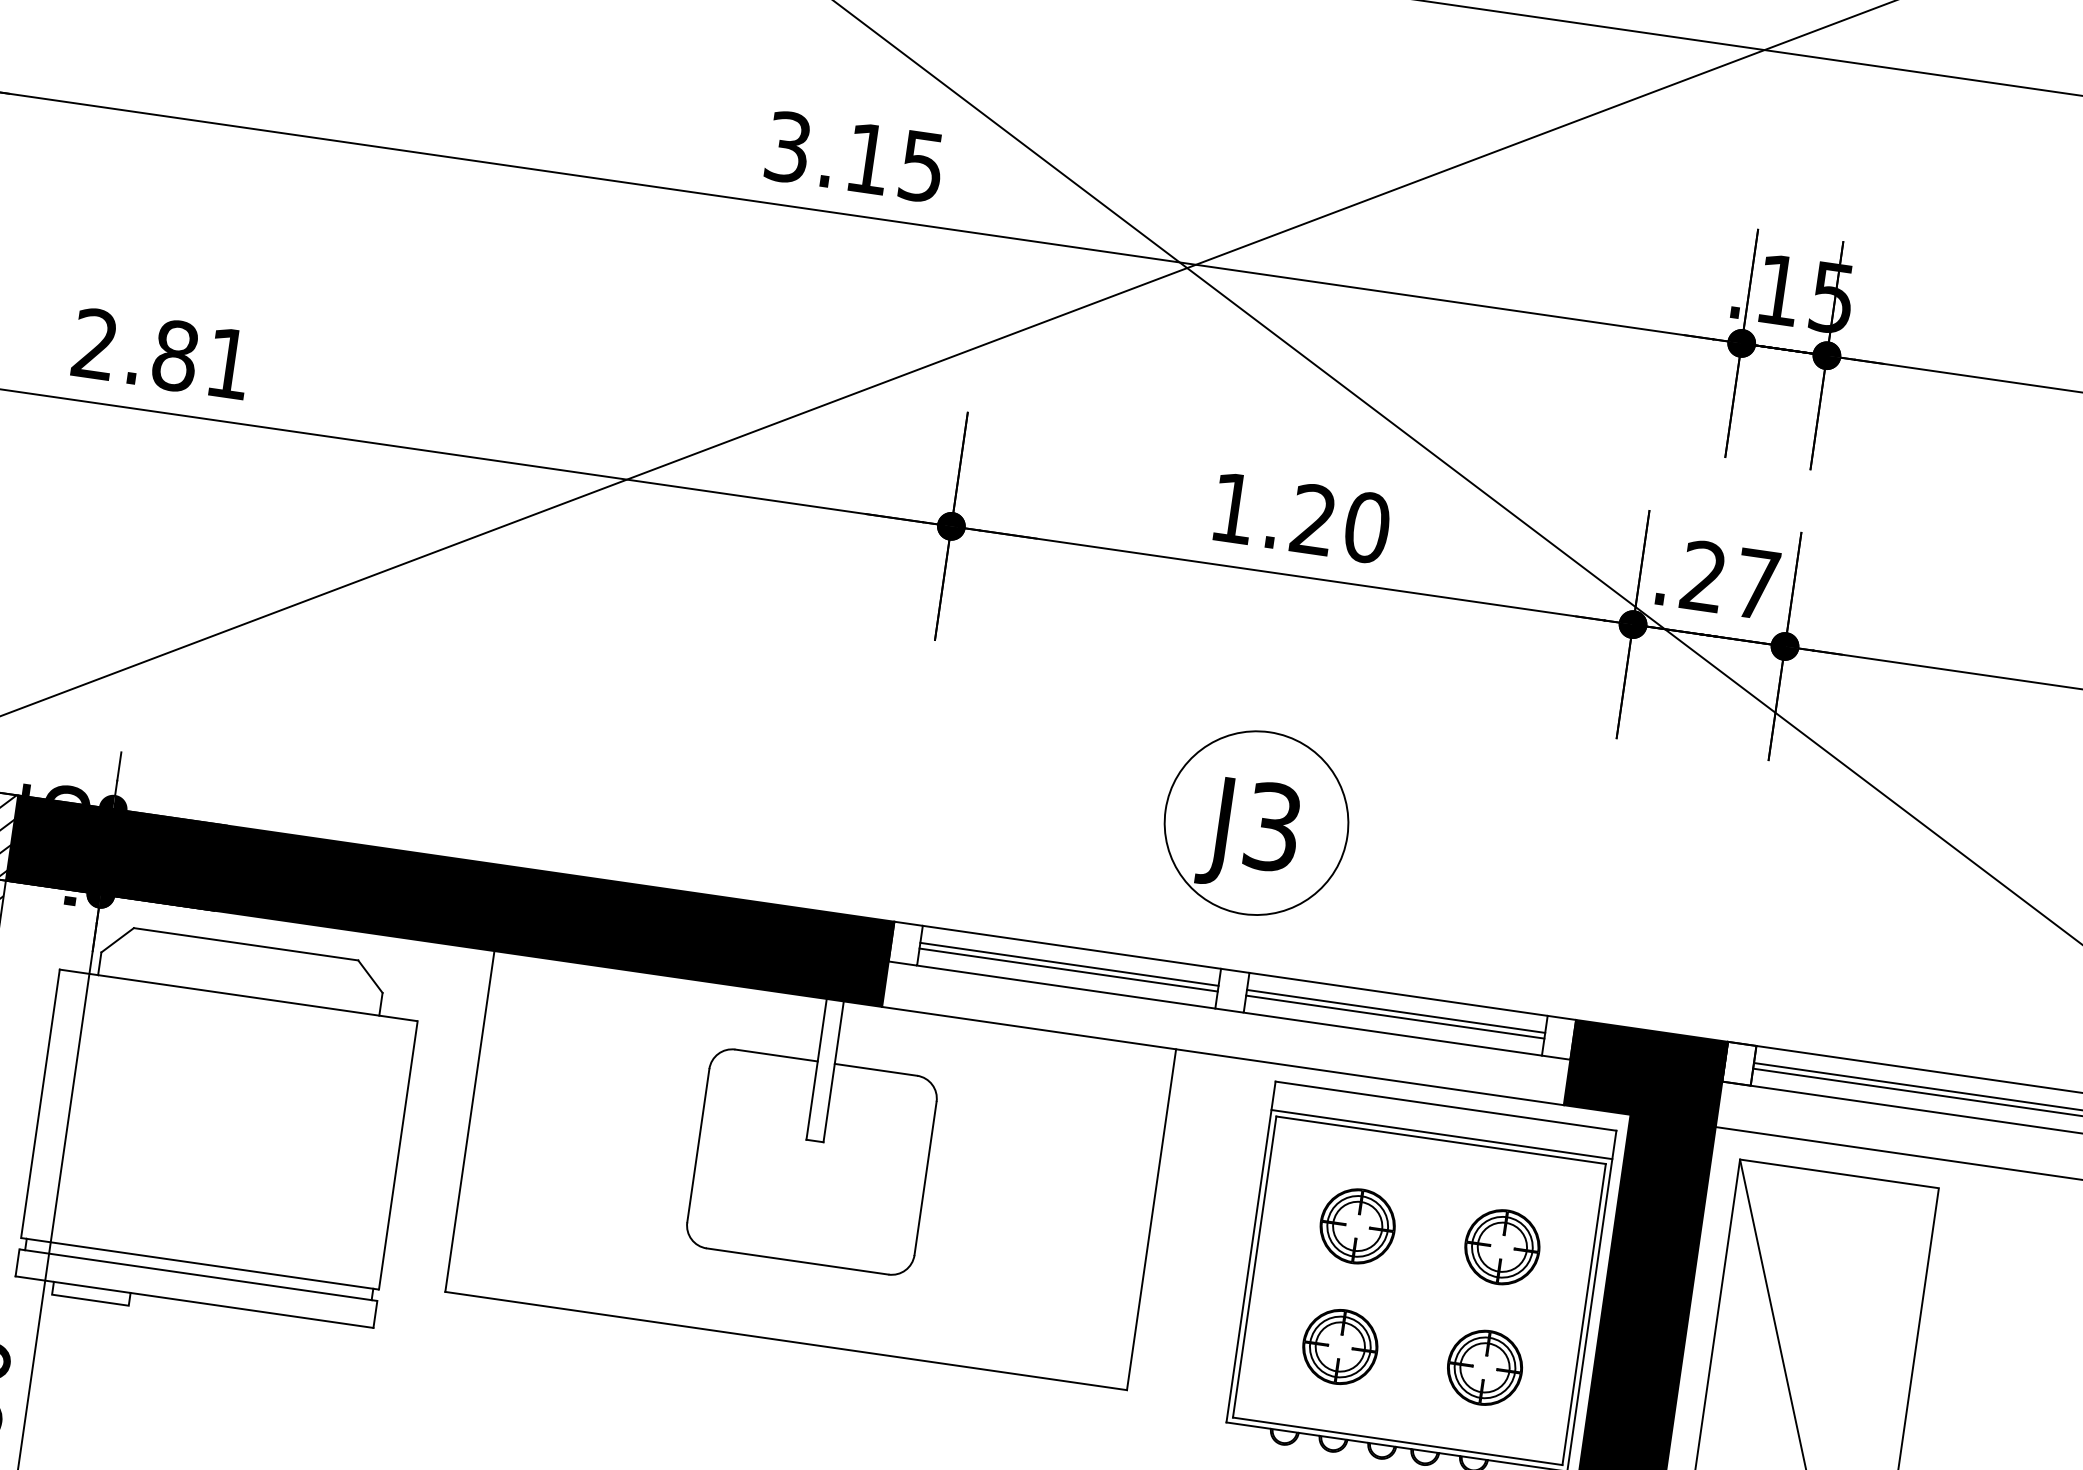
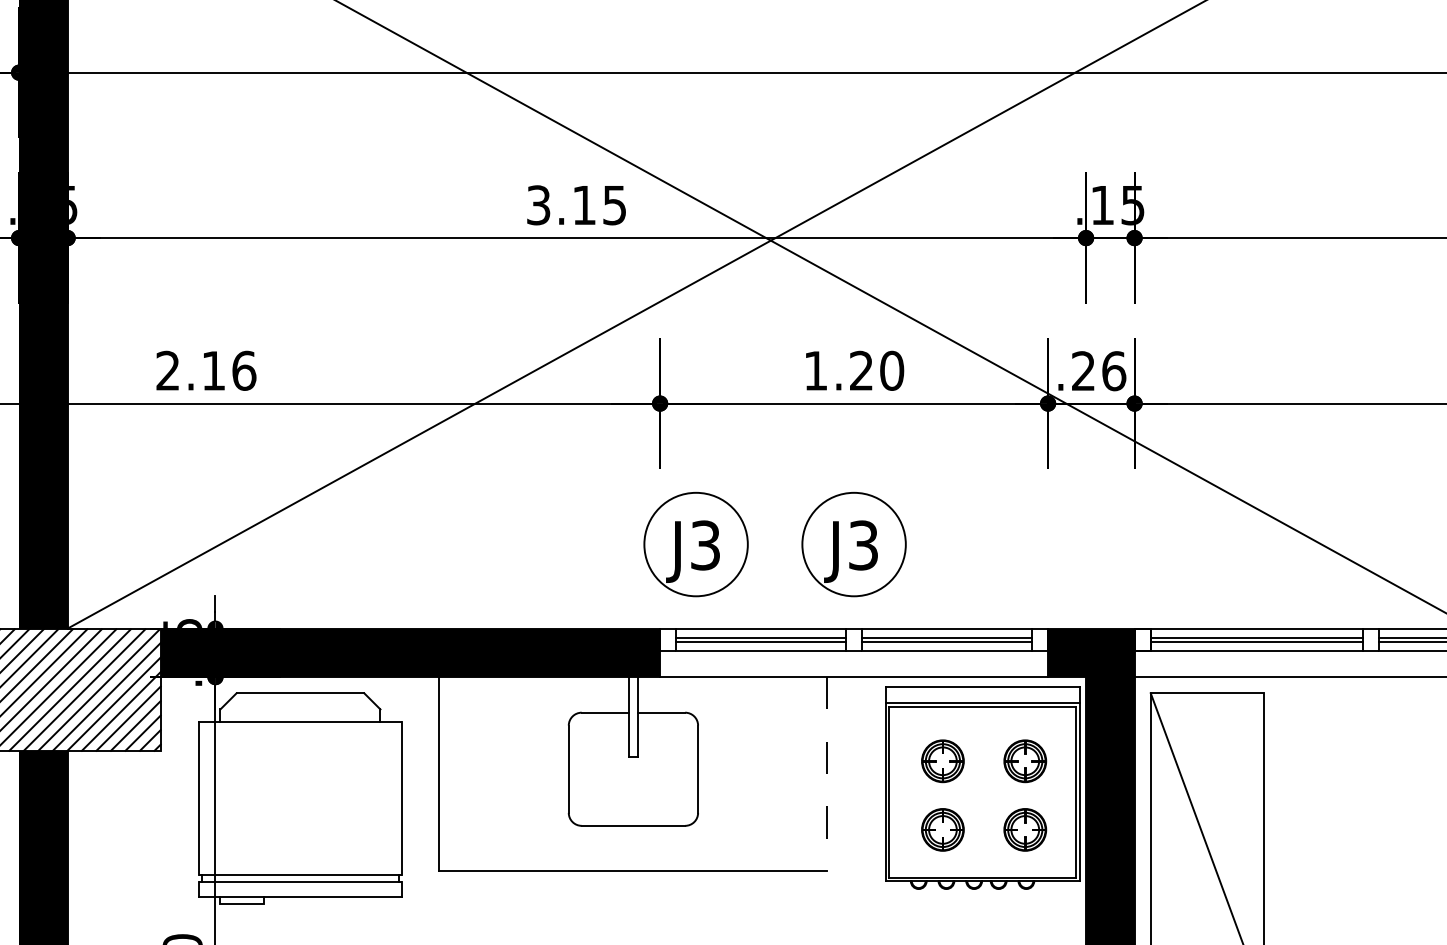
text: (203, 359) -> (229, 370), 2.81 -> 2.16
text: (1757, 585) -> (1114, 371), .27 -> .26
part: (977, 782) -> (695, 544), added
line: (1151, 1220) -> (827, 774), solid -> dashed

